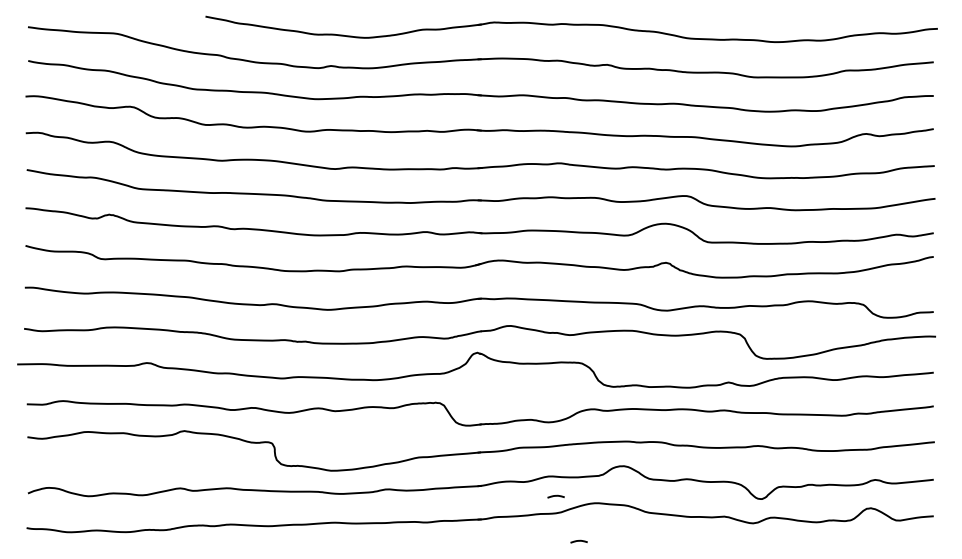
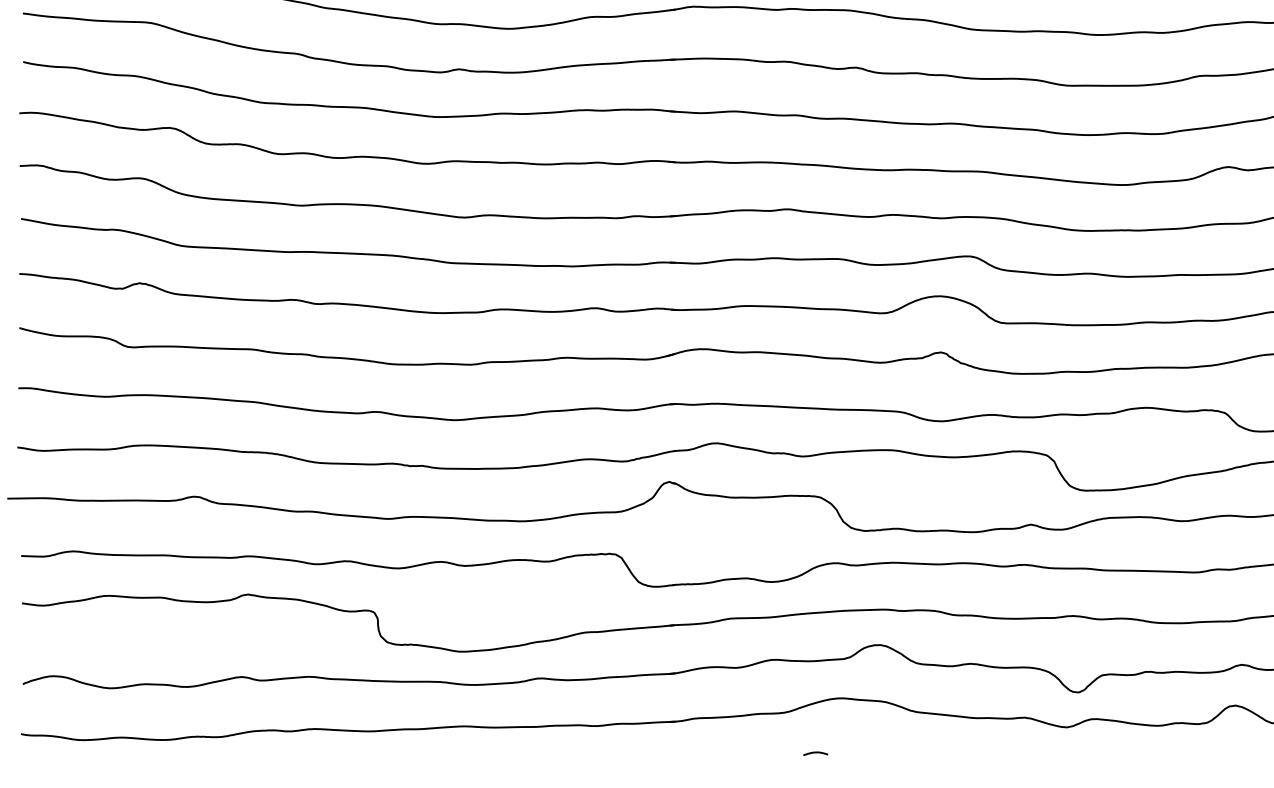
curve: (555, 496) -> (781, 688), removed

